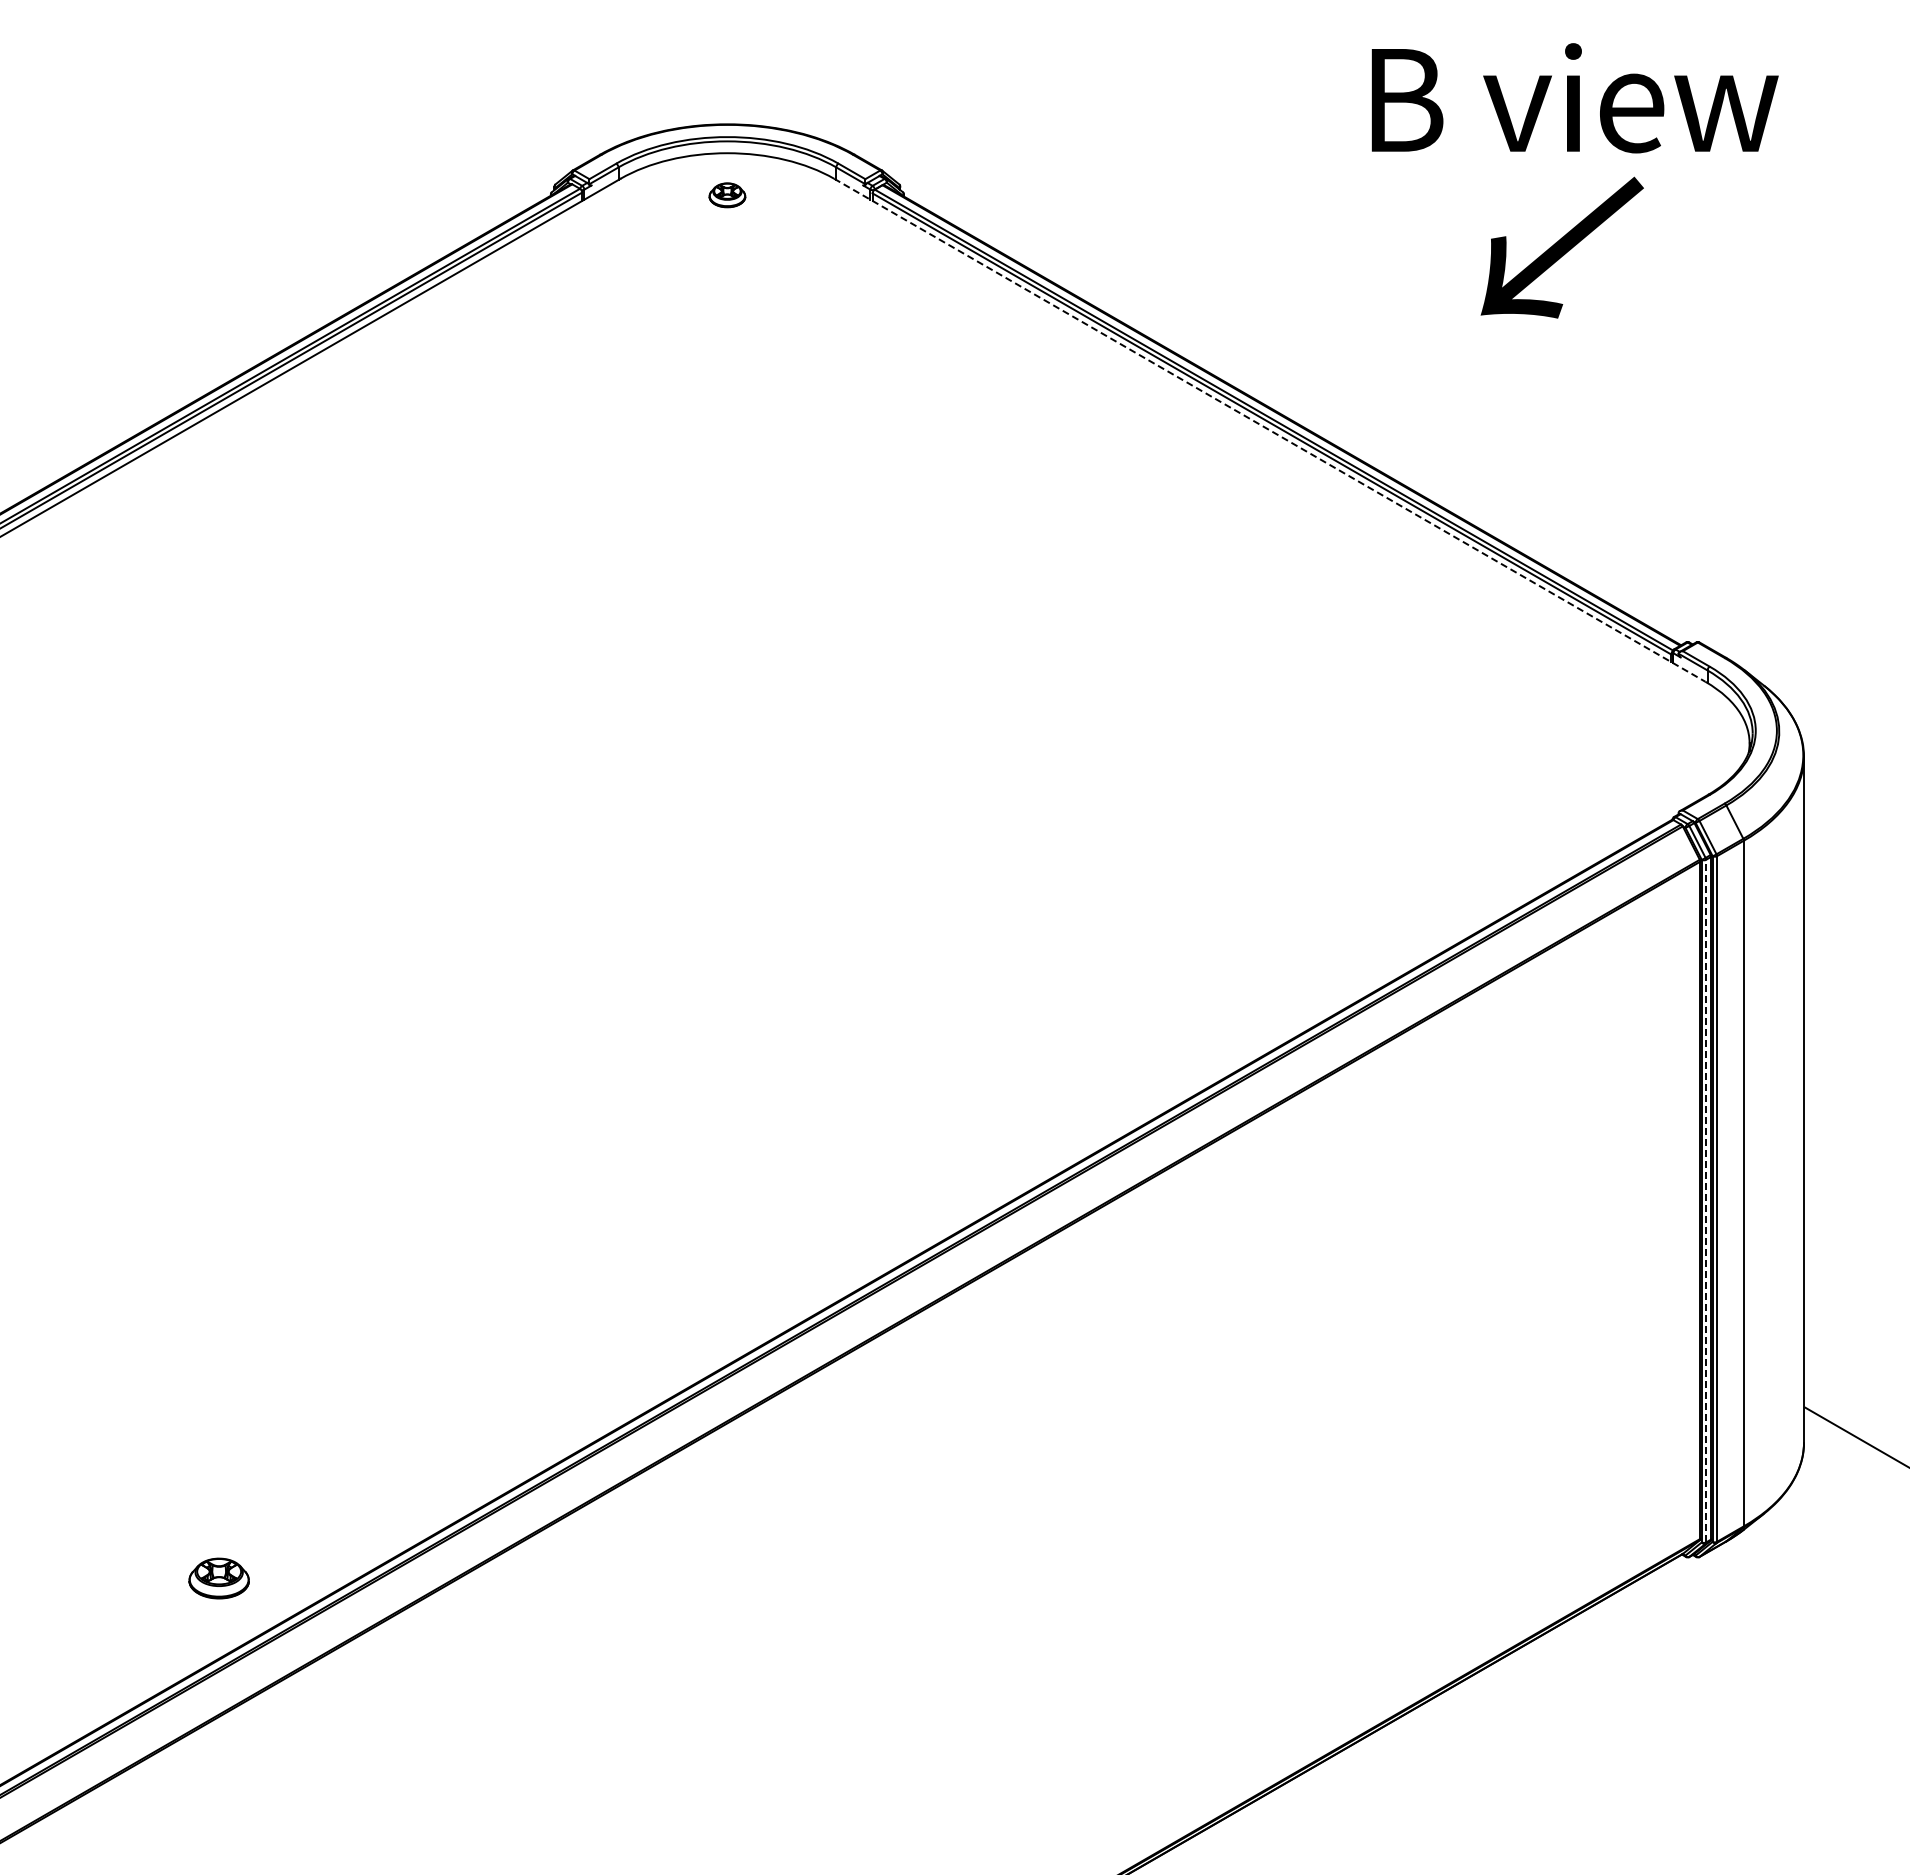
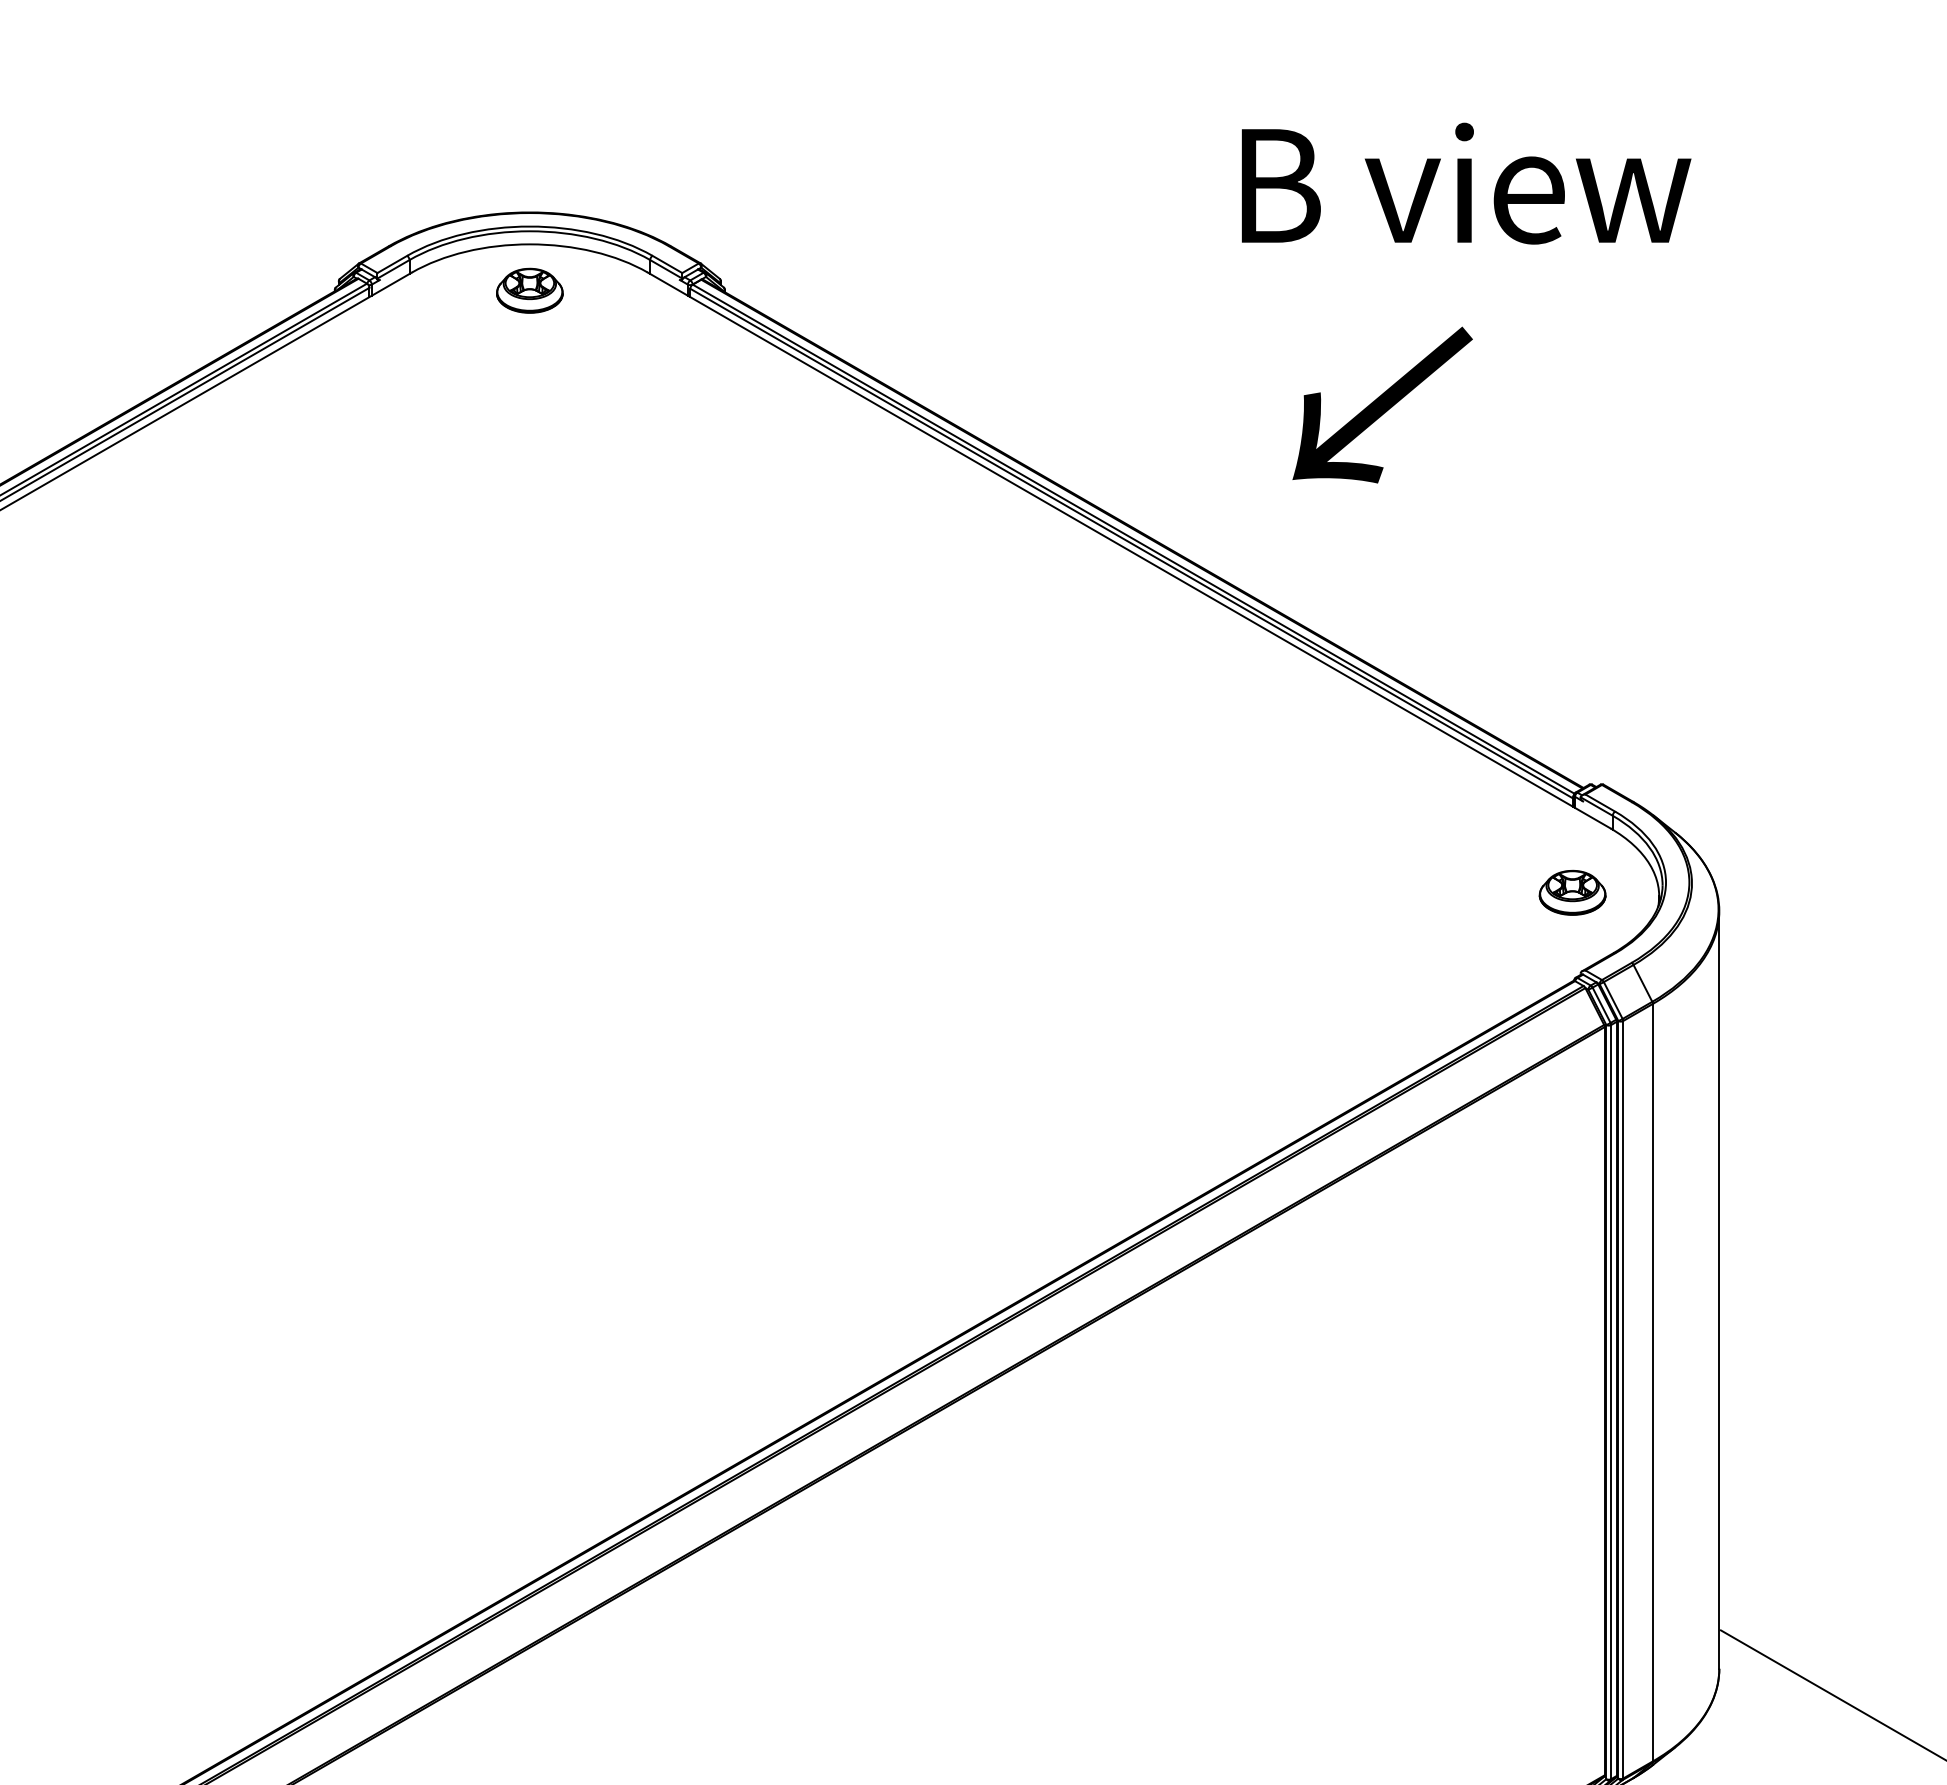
part: (727, 195) -> (529, 291), size x1.67
text: (1561, 247) -> (1381, 404), moved
line: (1270, 430) -> (1129, 550), dashed -> solid
part: (1670, 740) -> (1571, 893), added
line: (1706, 1200) -> (1611, 1401), dashed -> solid

